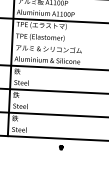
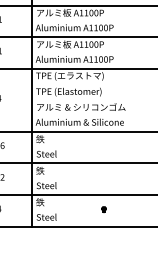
part: (60, 147) -> (103, 209), moved

